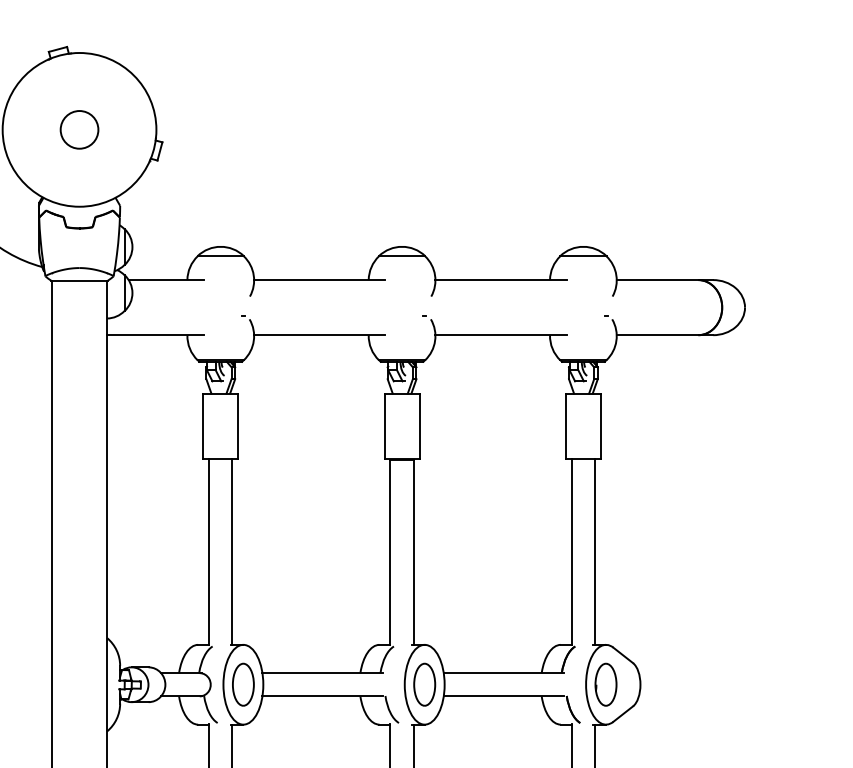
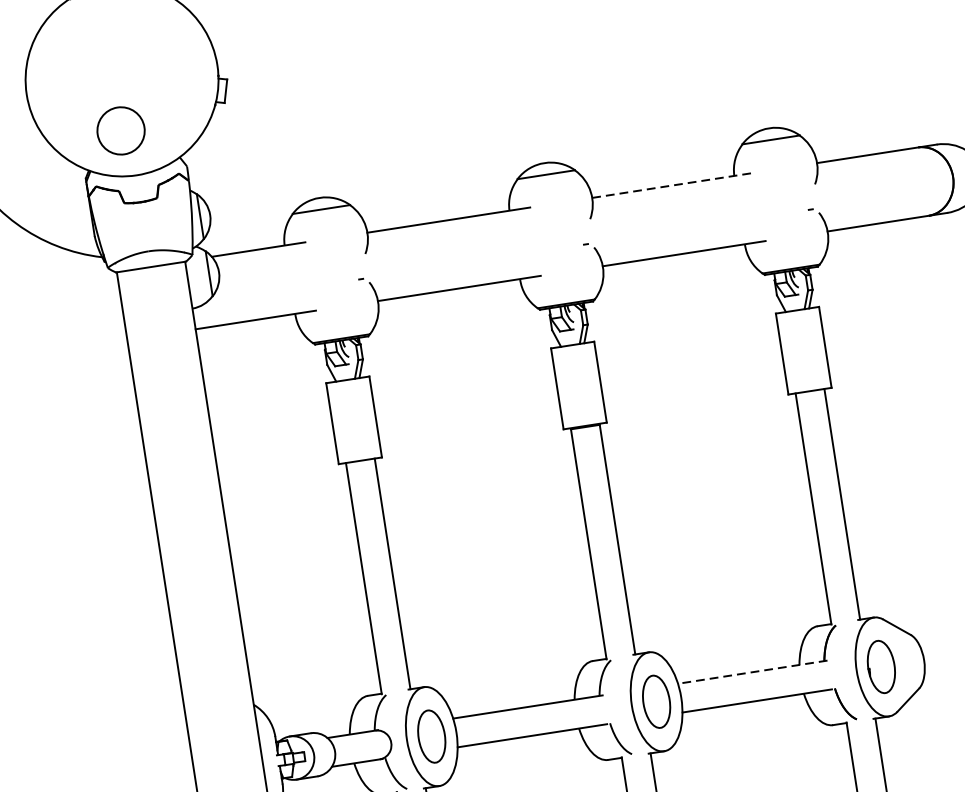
circle: (79, 129) -> (120, 130), moved
line: (501, 280) -> (674, 185), solid -> dashed
line: (503, 673) -> (752, 672), solid -> dashed

